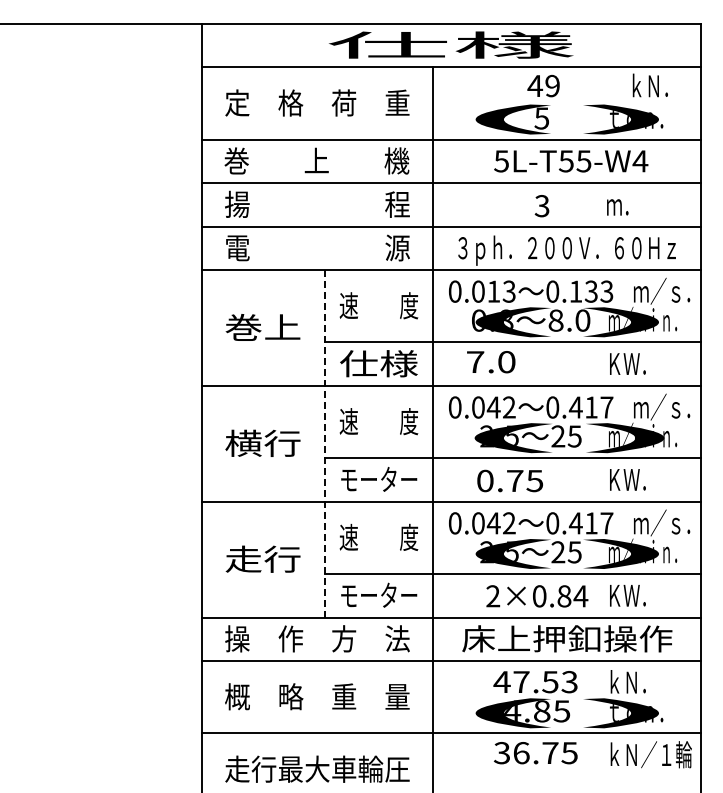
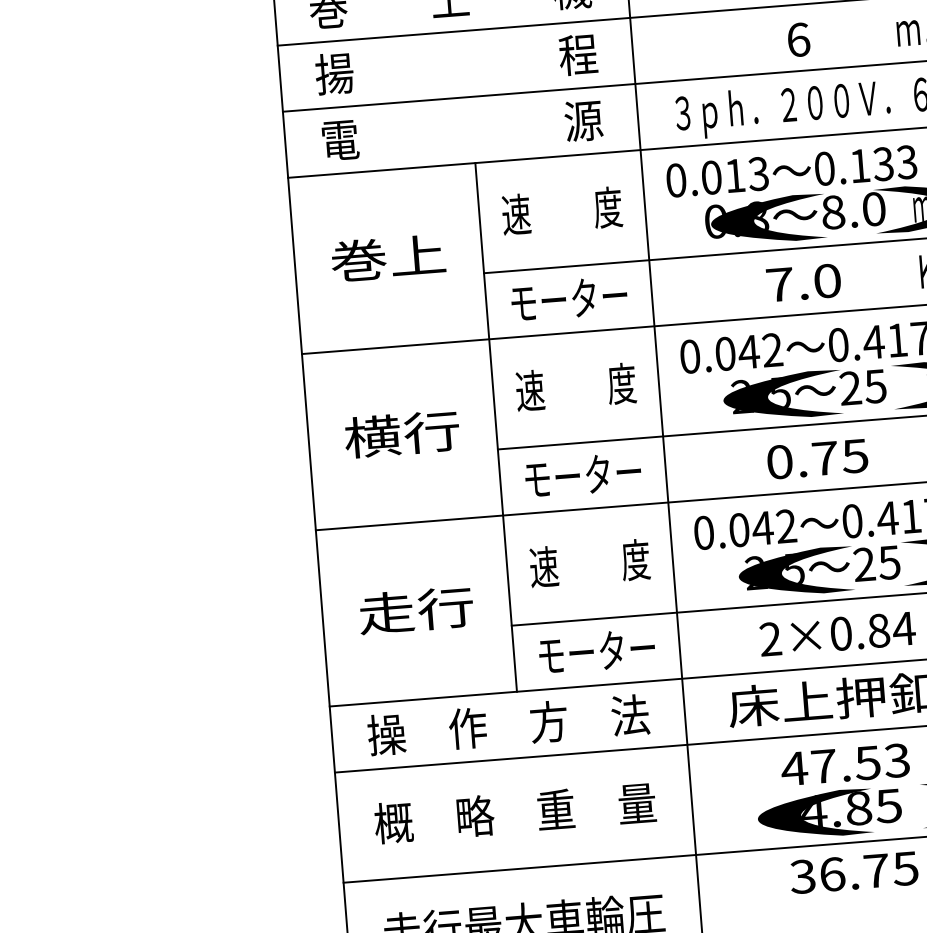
text: (541, 206) -> (797, 40), 3 -> 6
text: (491, 362) -> (804, 283), moved
text: (378, 363) -> (568, 298), 仕様 -> モーター
line: (324, 443) -> (495, 427), dashed -> solid
text: (509, 480) -> (816, 458), moved

